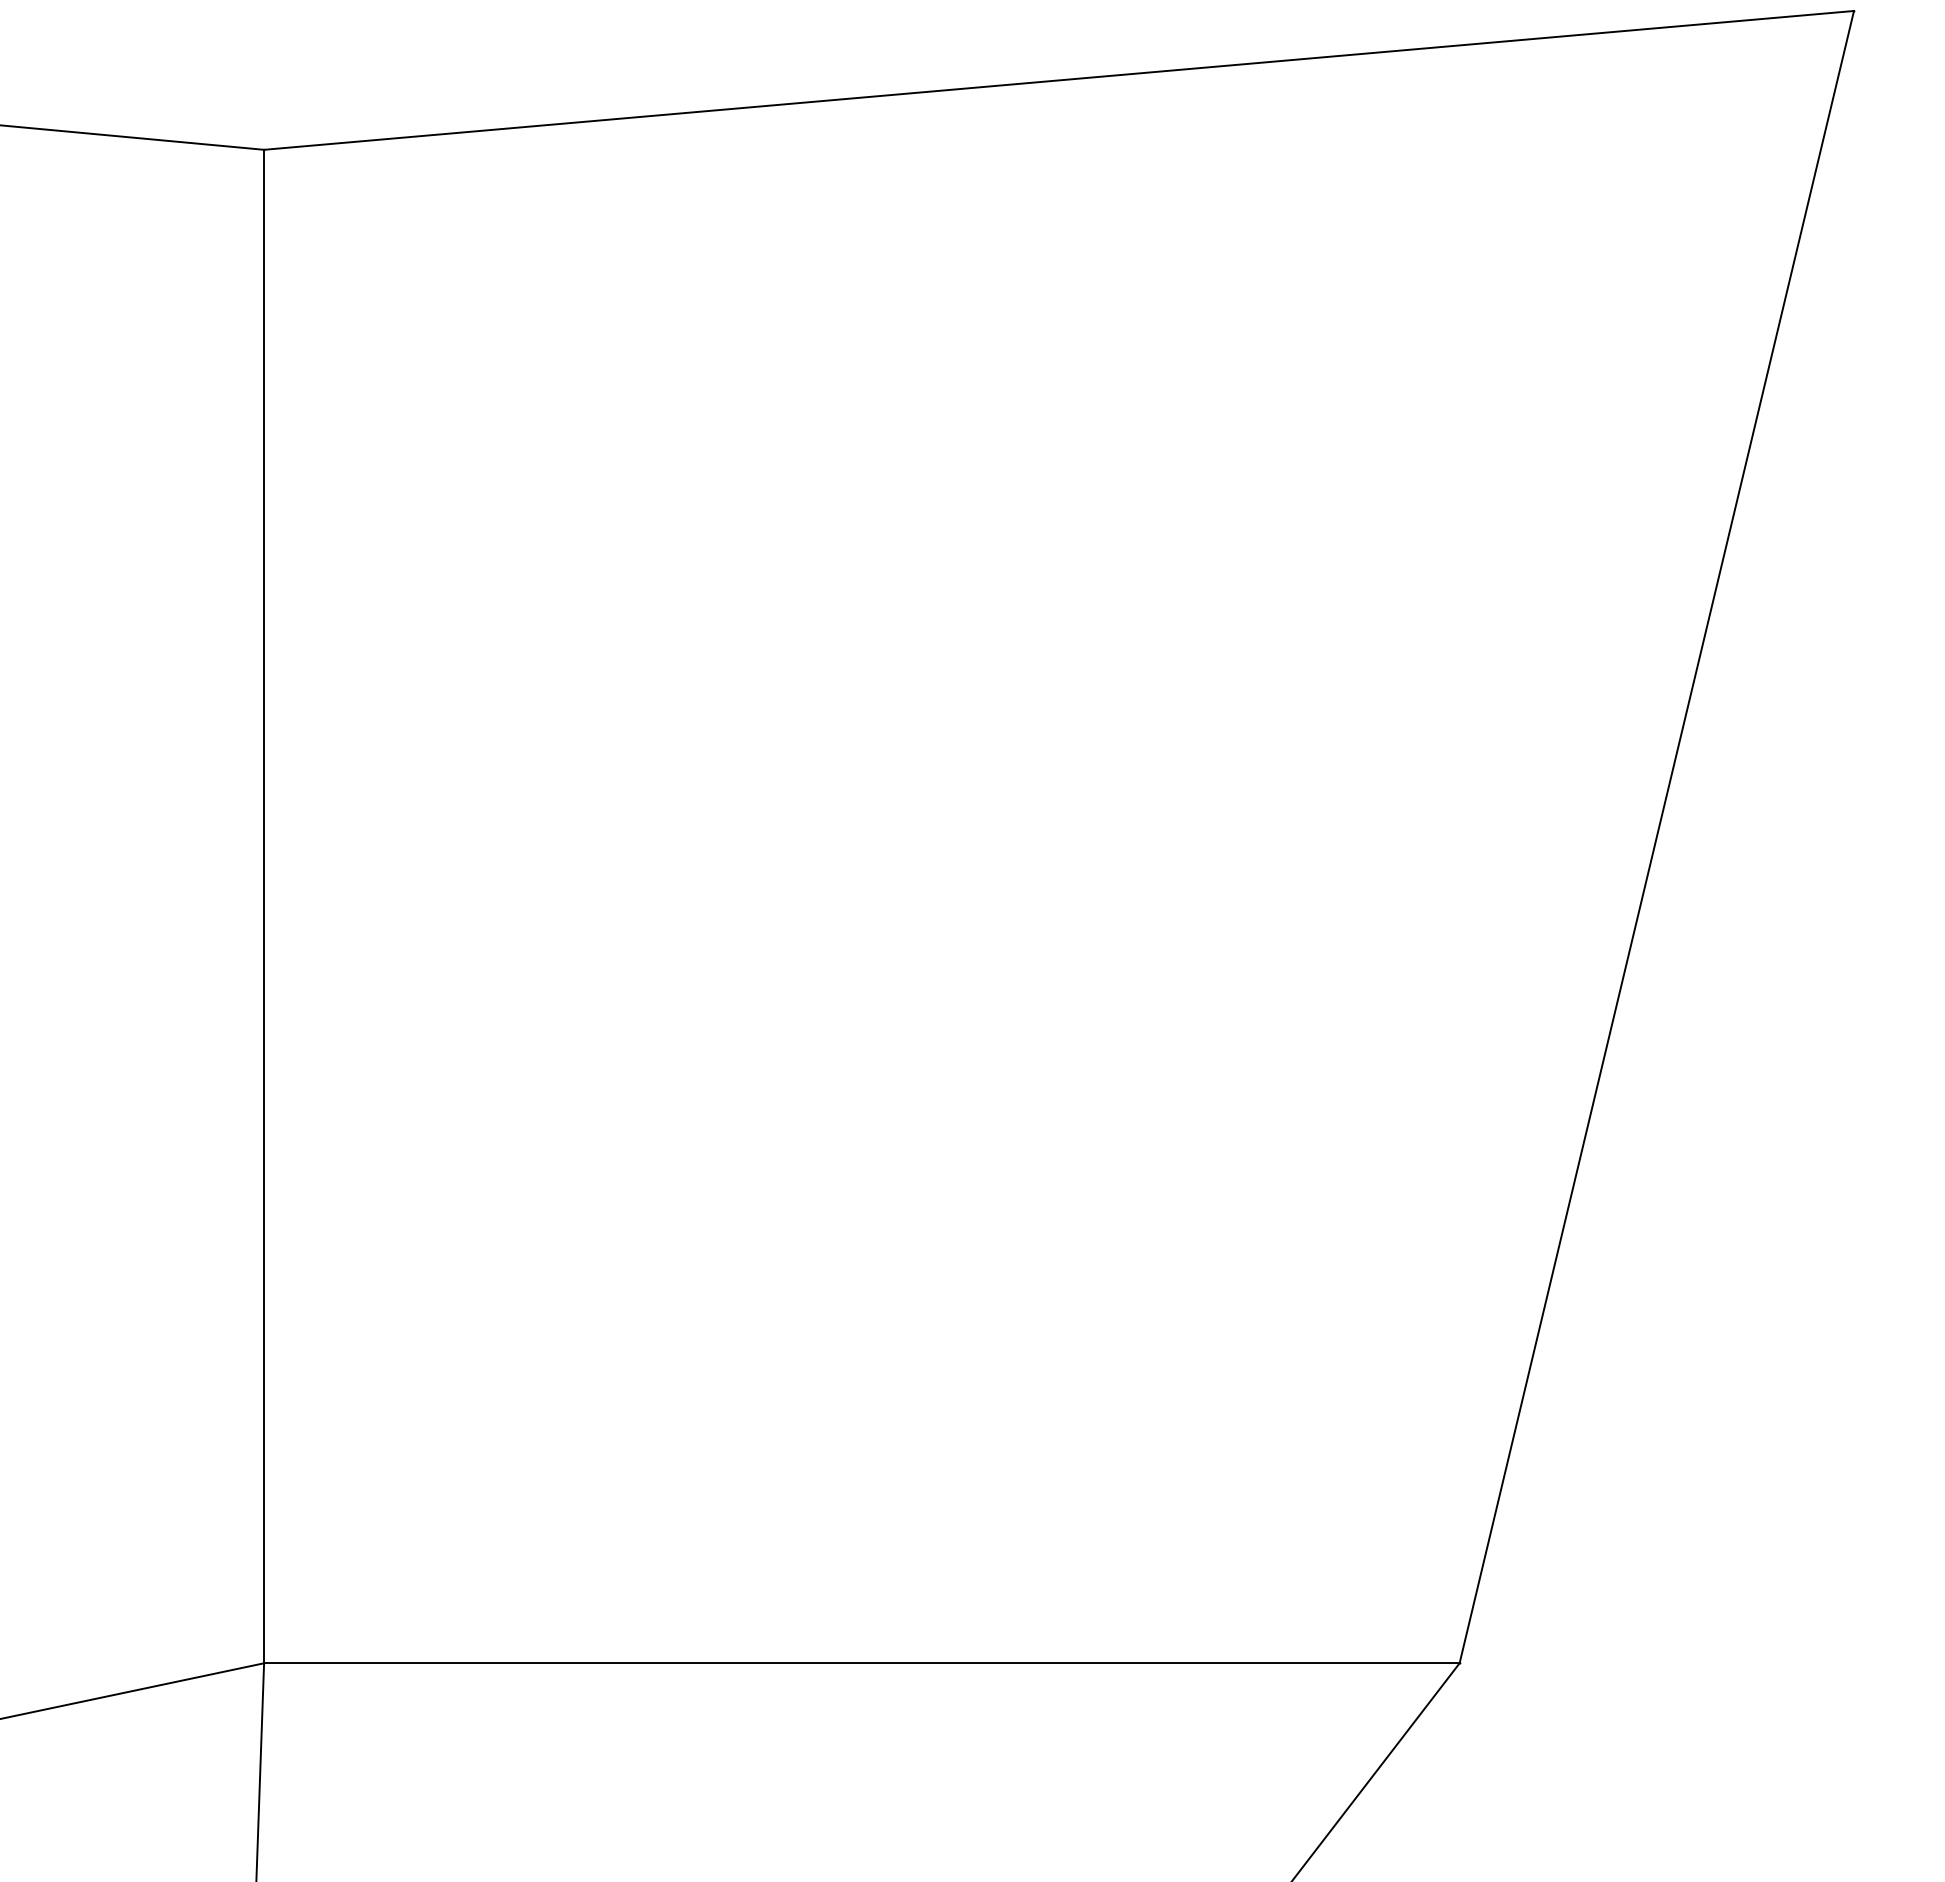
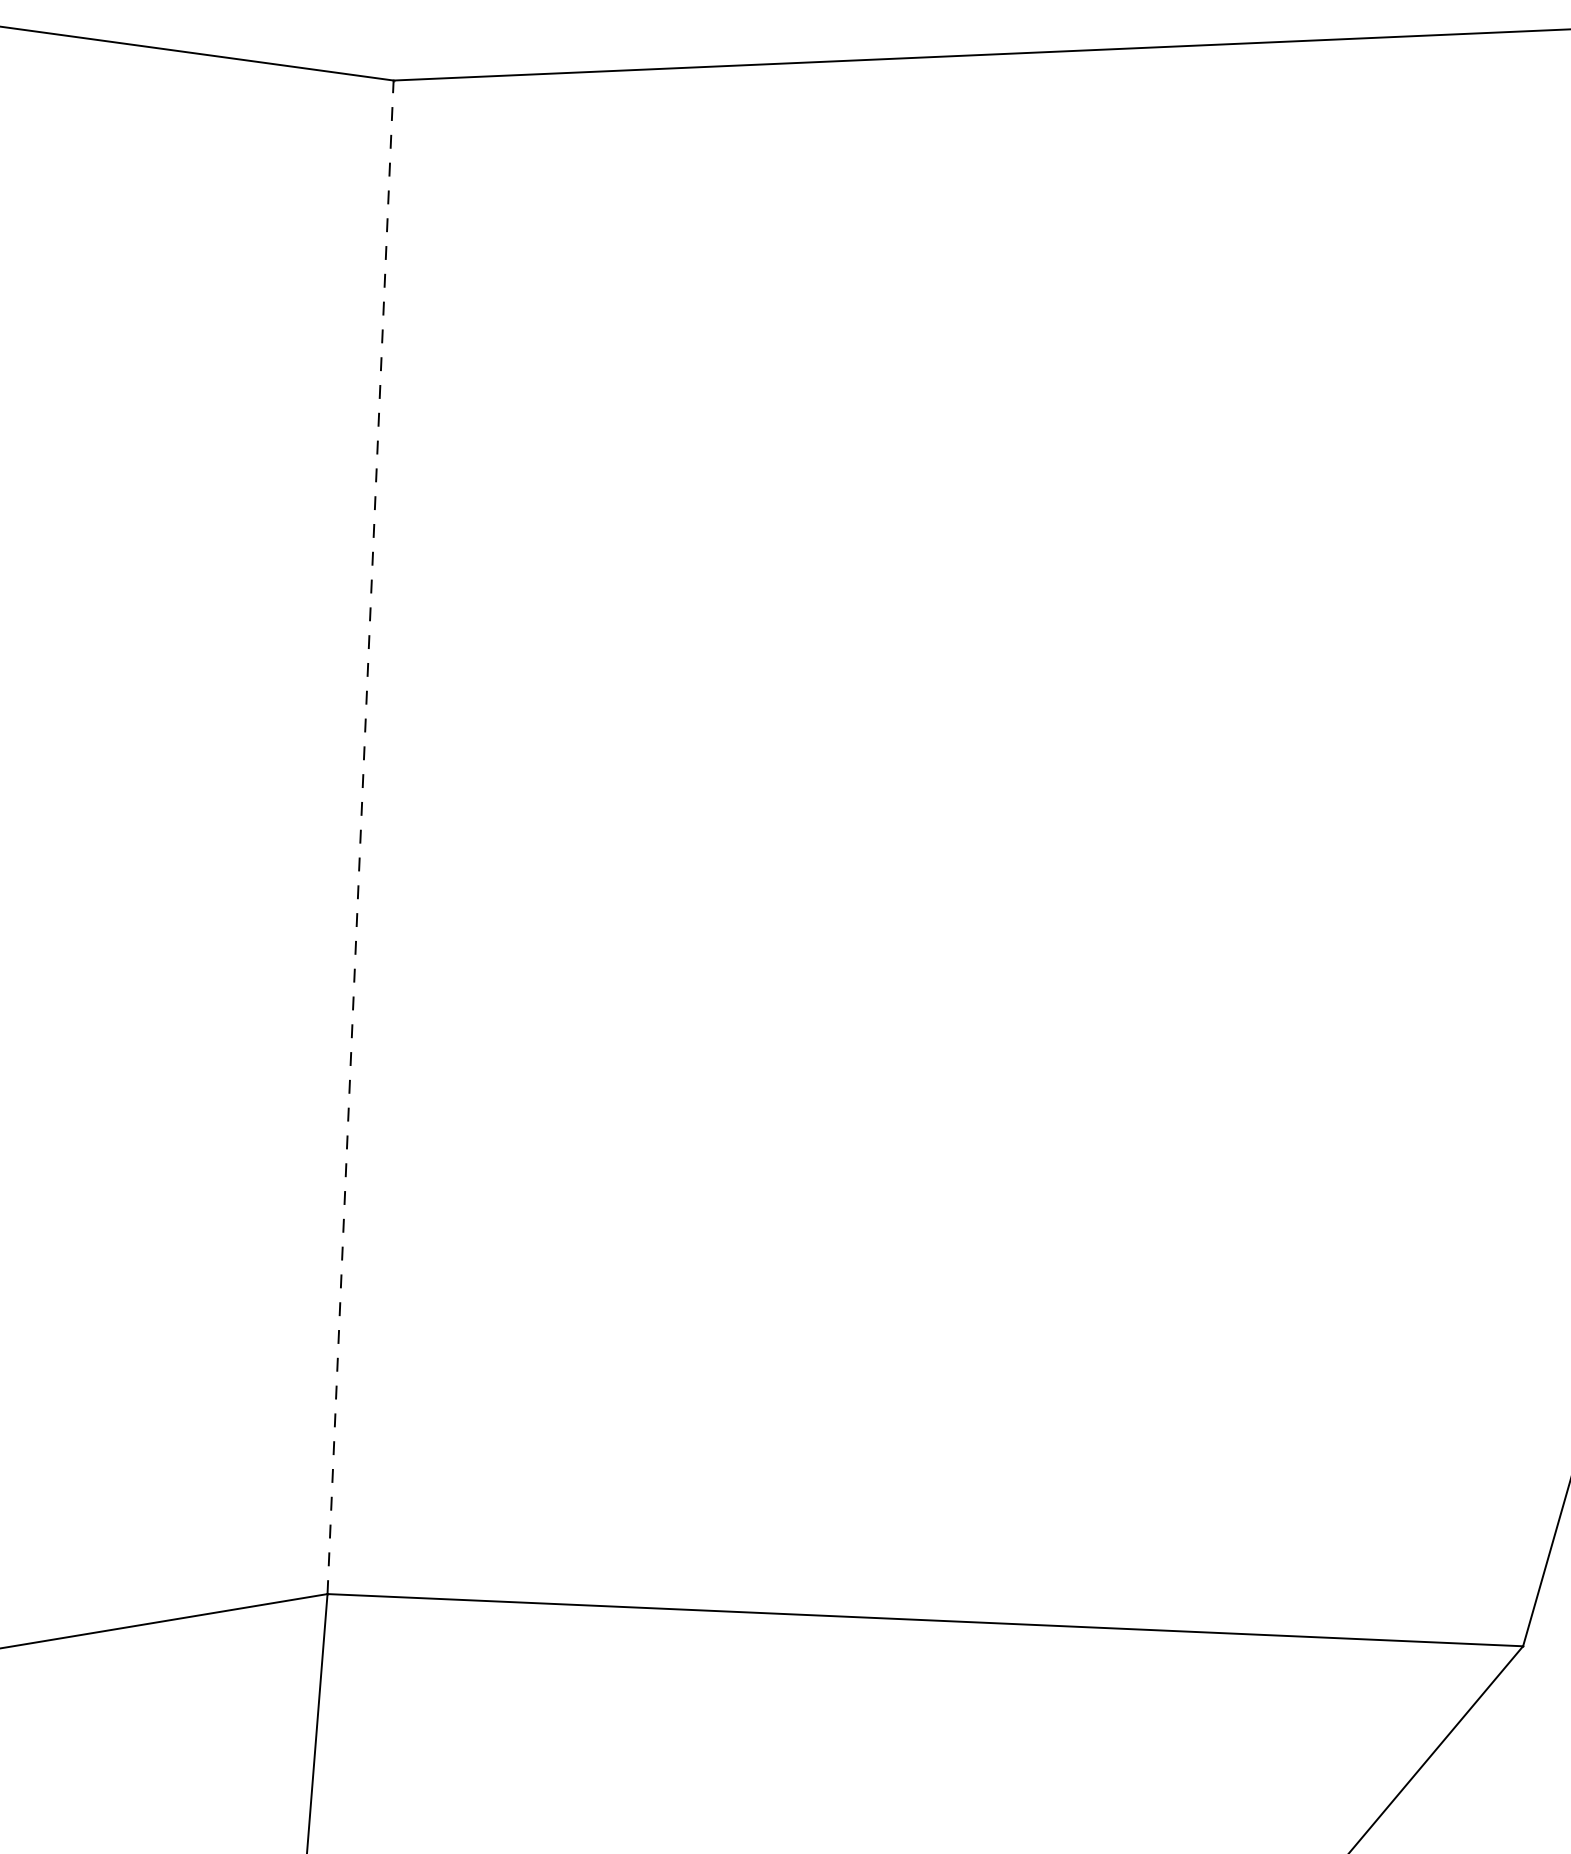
line: (264, 906) -> (360, 837), solid -> dashed

